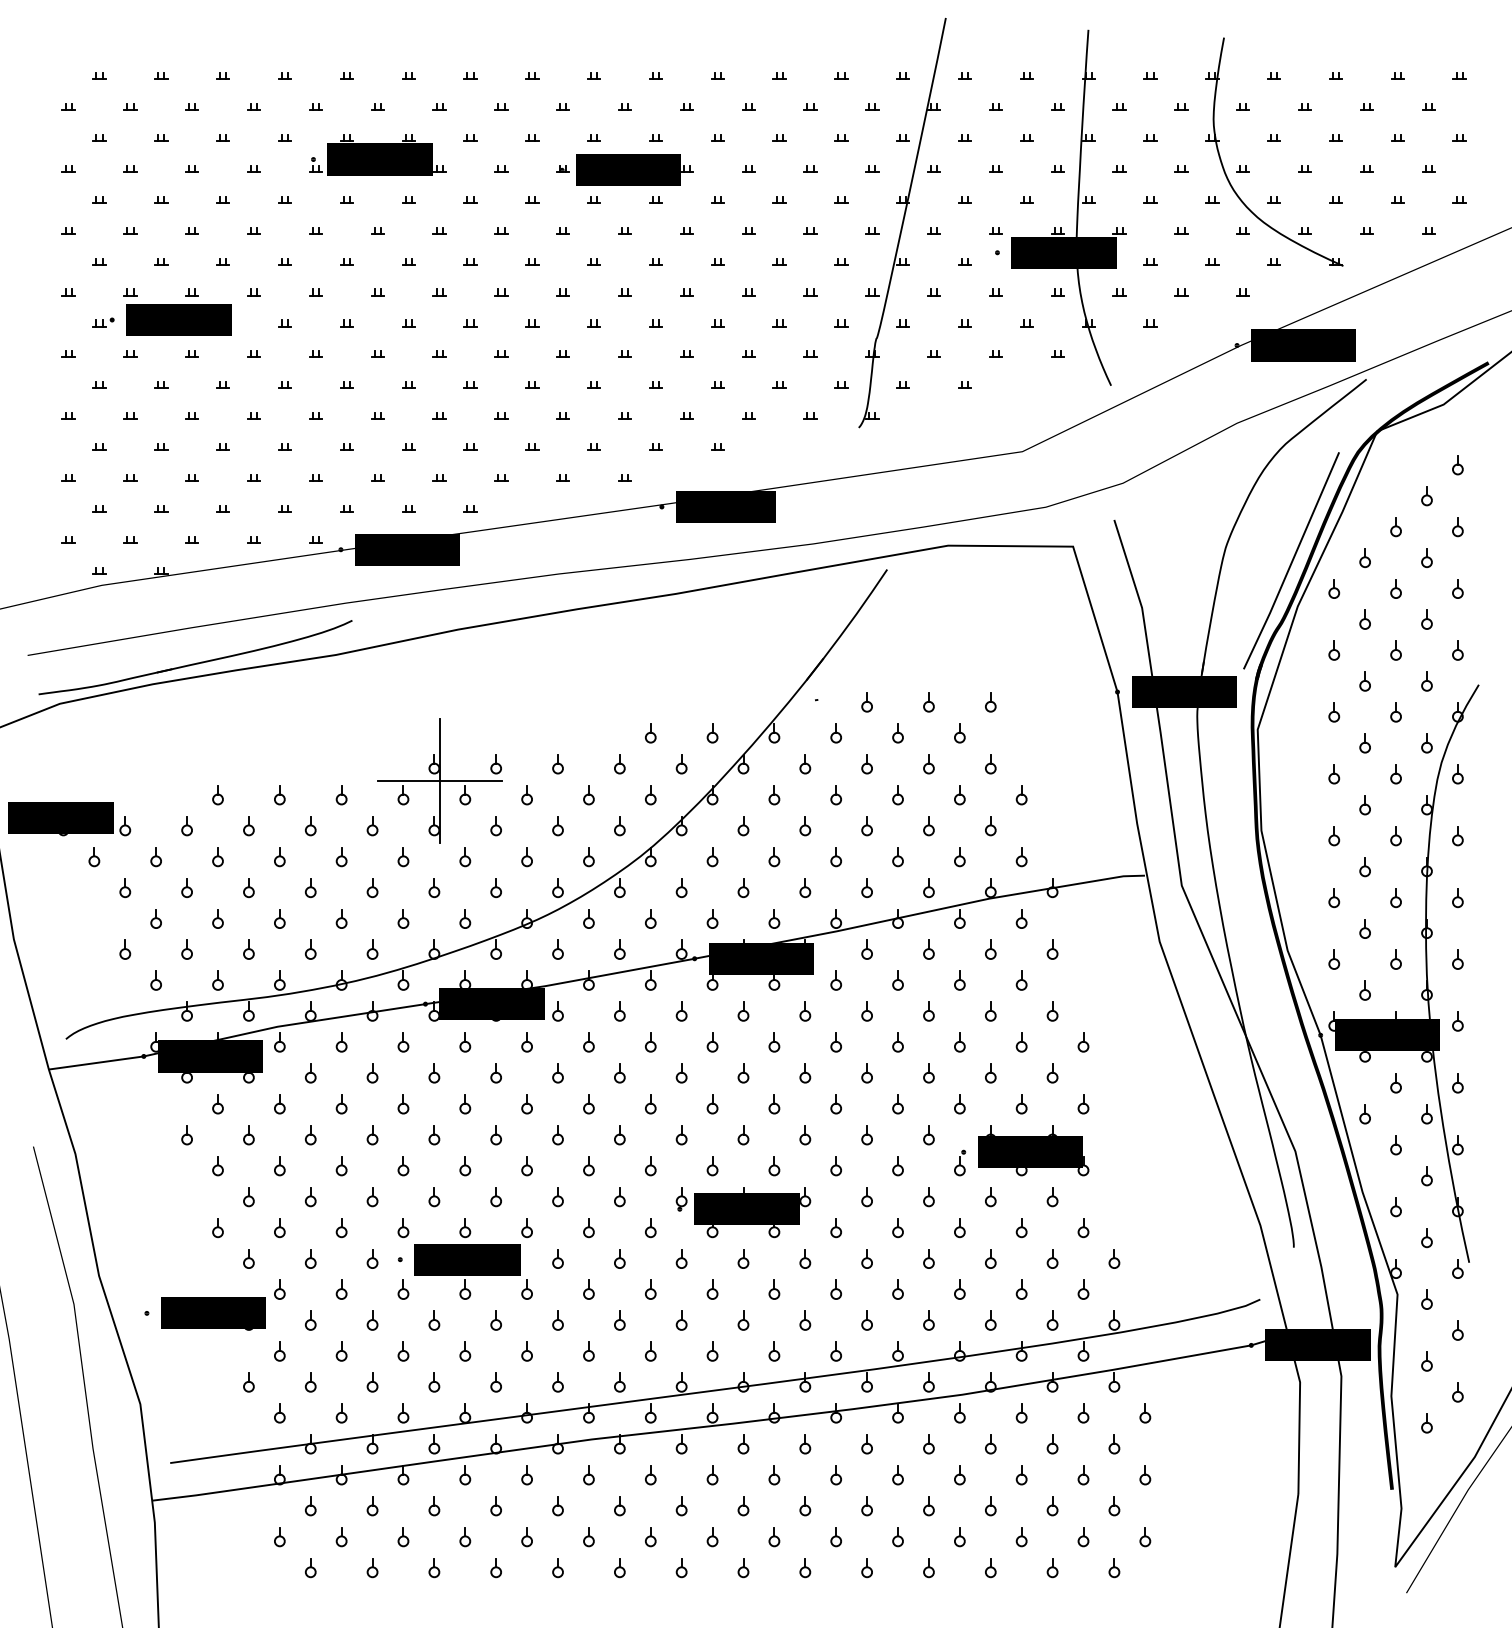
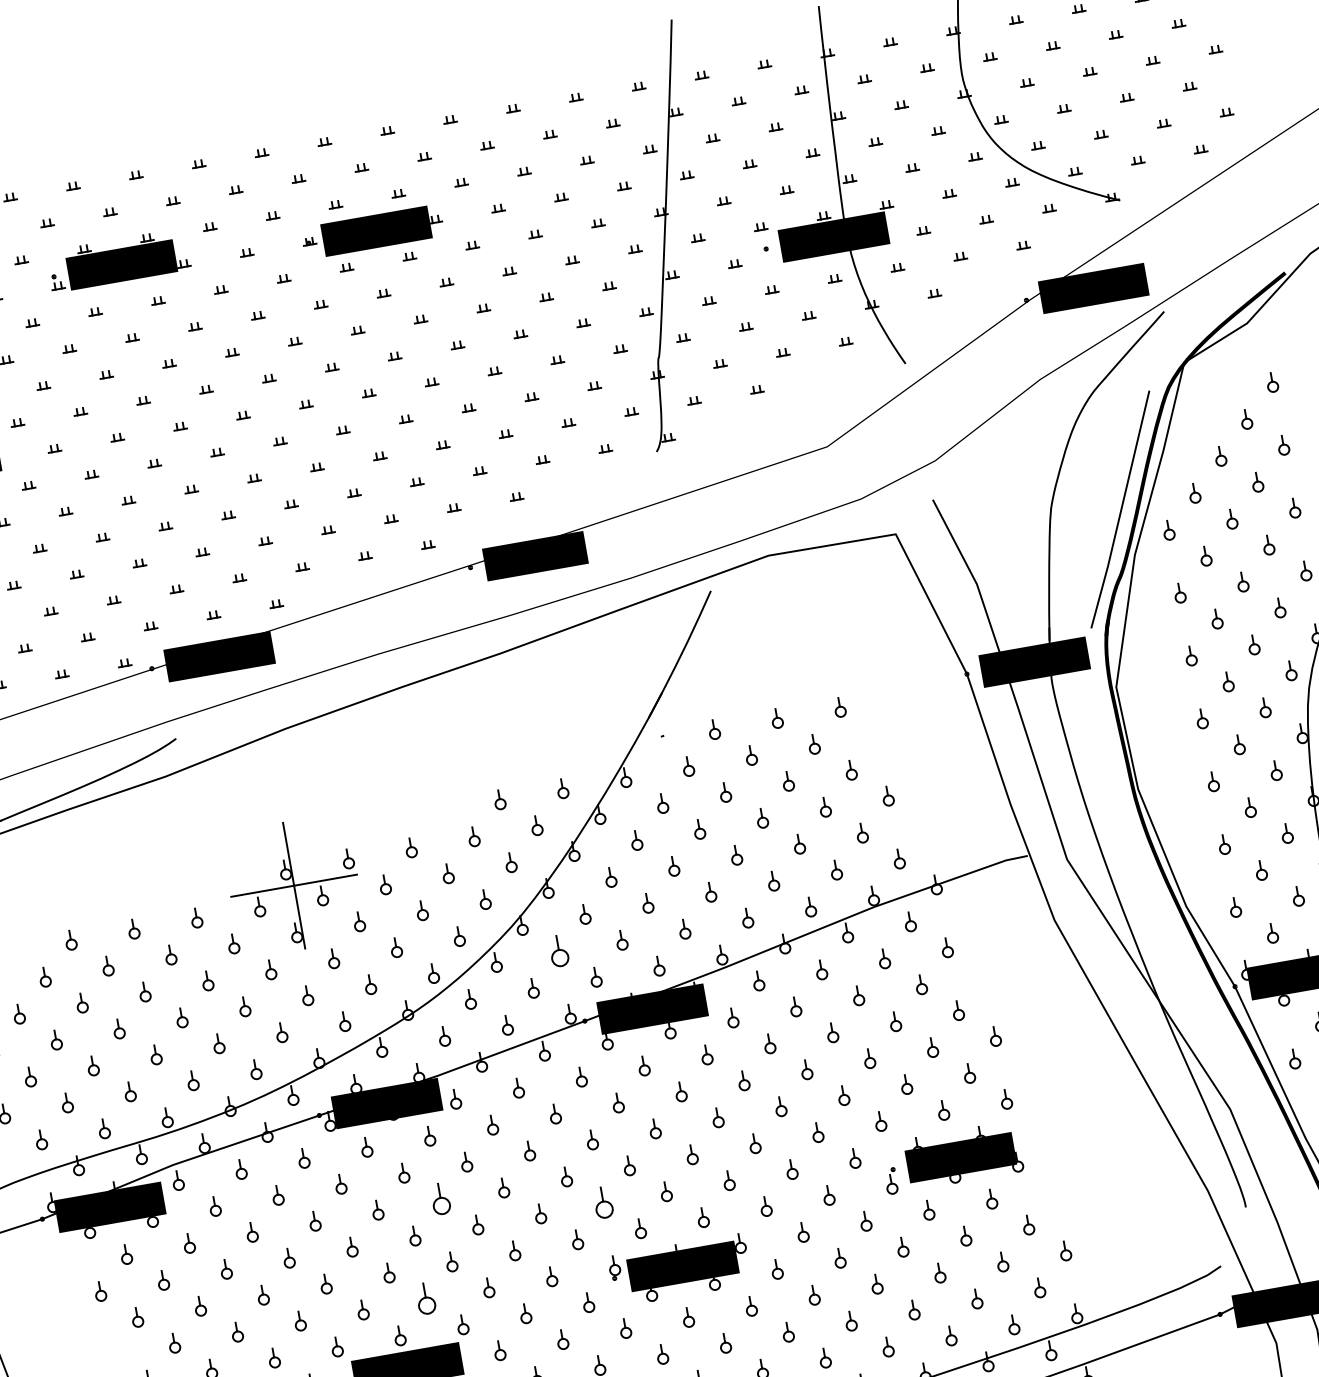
part: (681, 888) -> (558, 952), size x1.6
part: (526, 1104) -> (440, 1199), size x1.6
part: (681, 1135) -> (603, 1203), size x1.6
part: (495, 1197) -> (425, 1299), size x1.6

